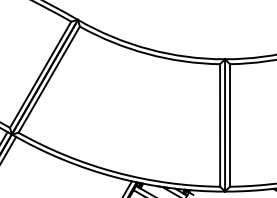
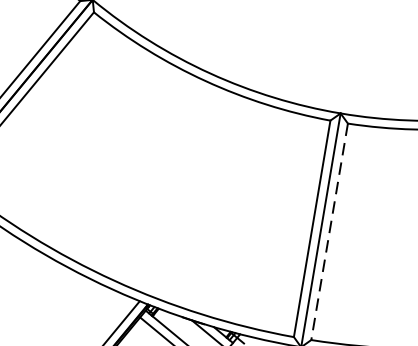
line: (229, 125) -> (328, 231), solid -> dashed

